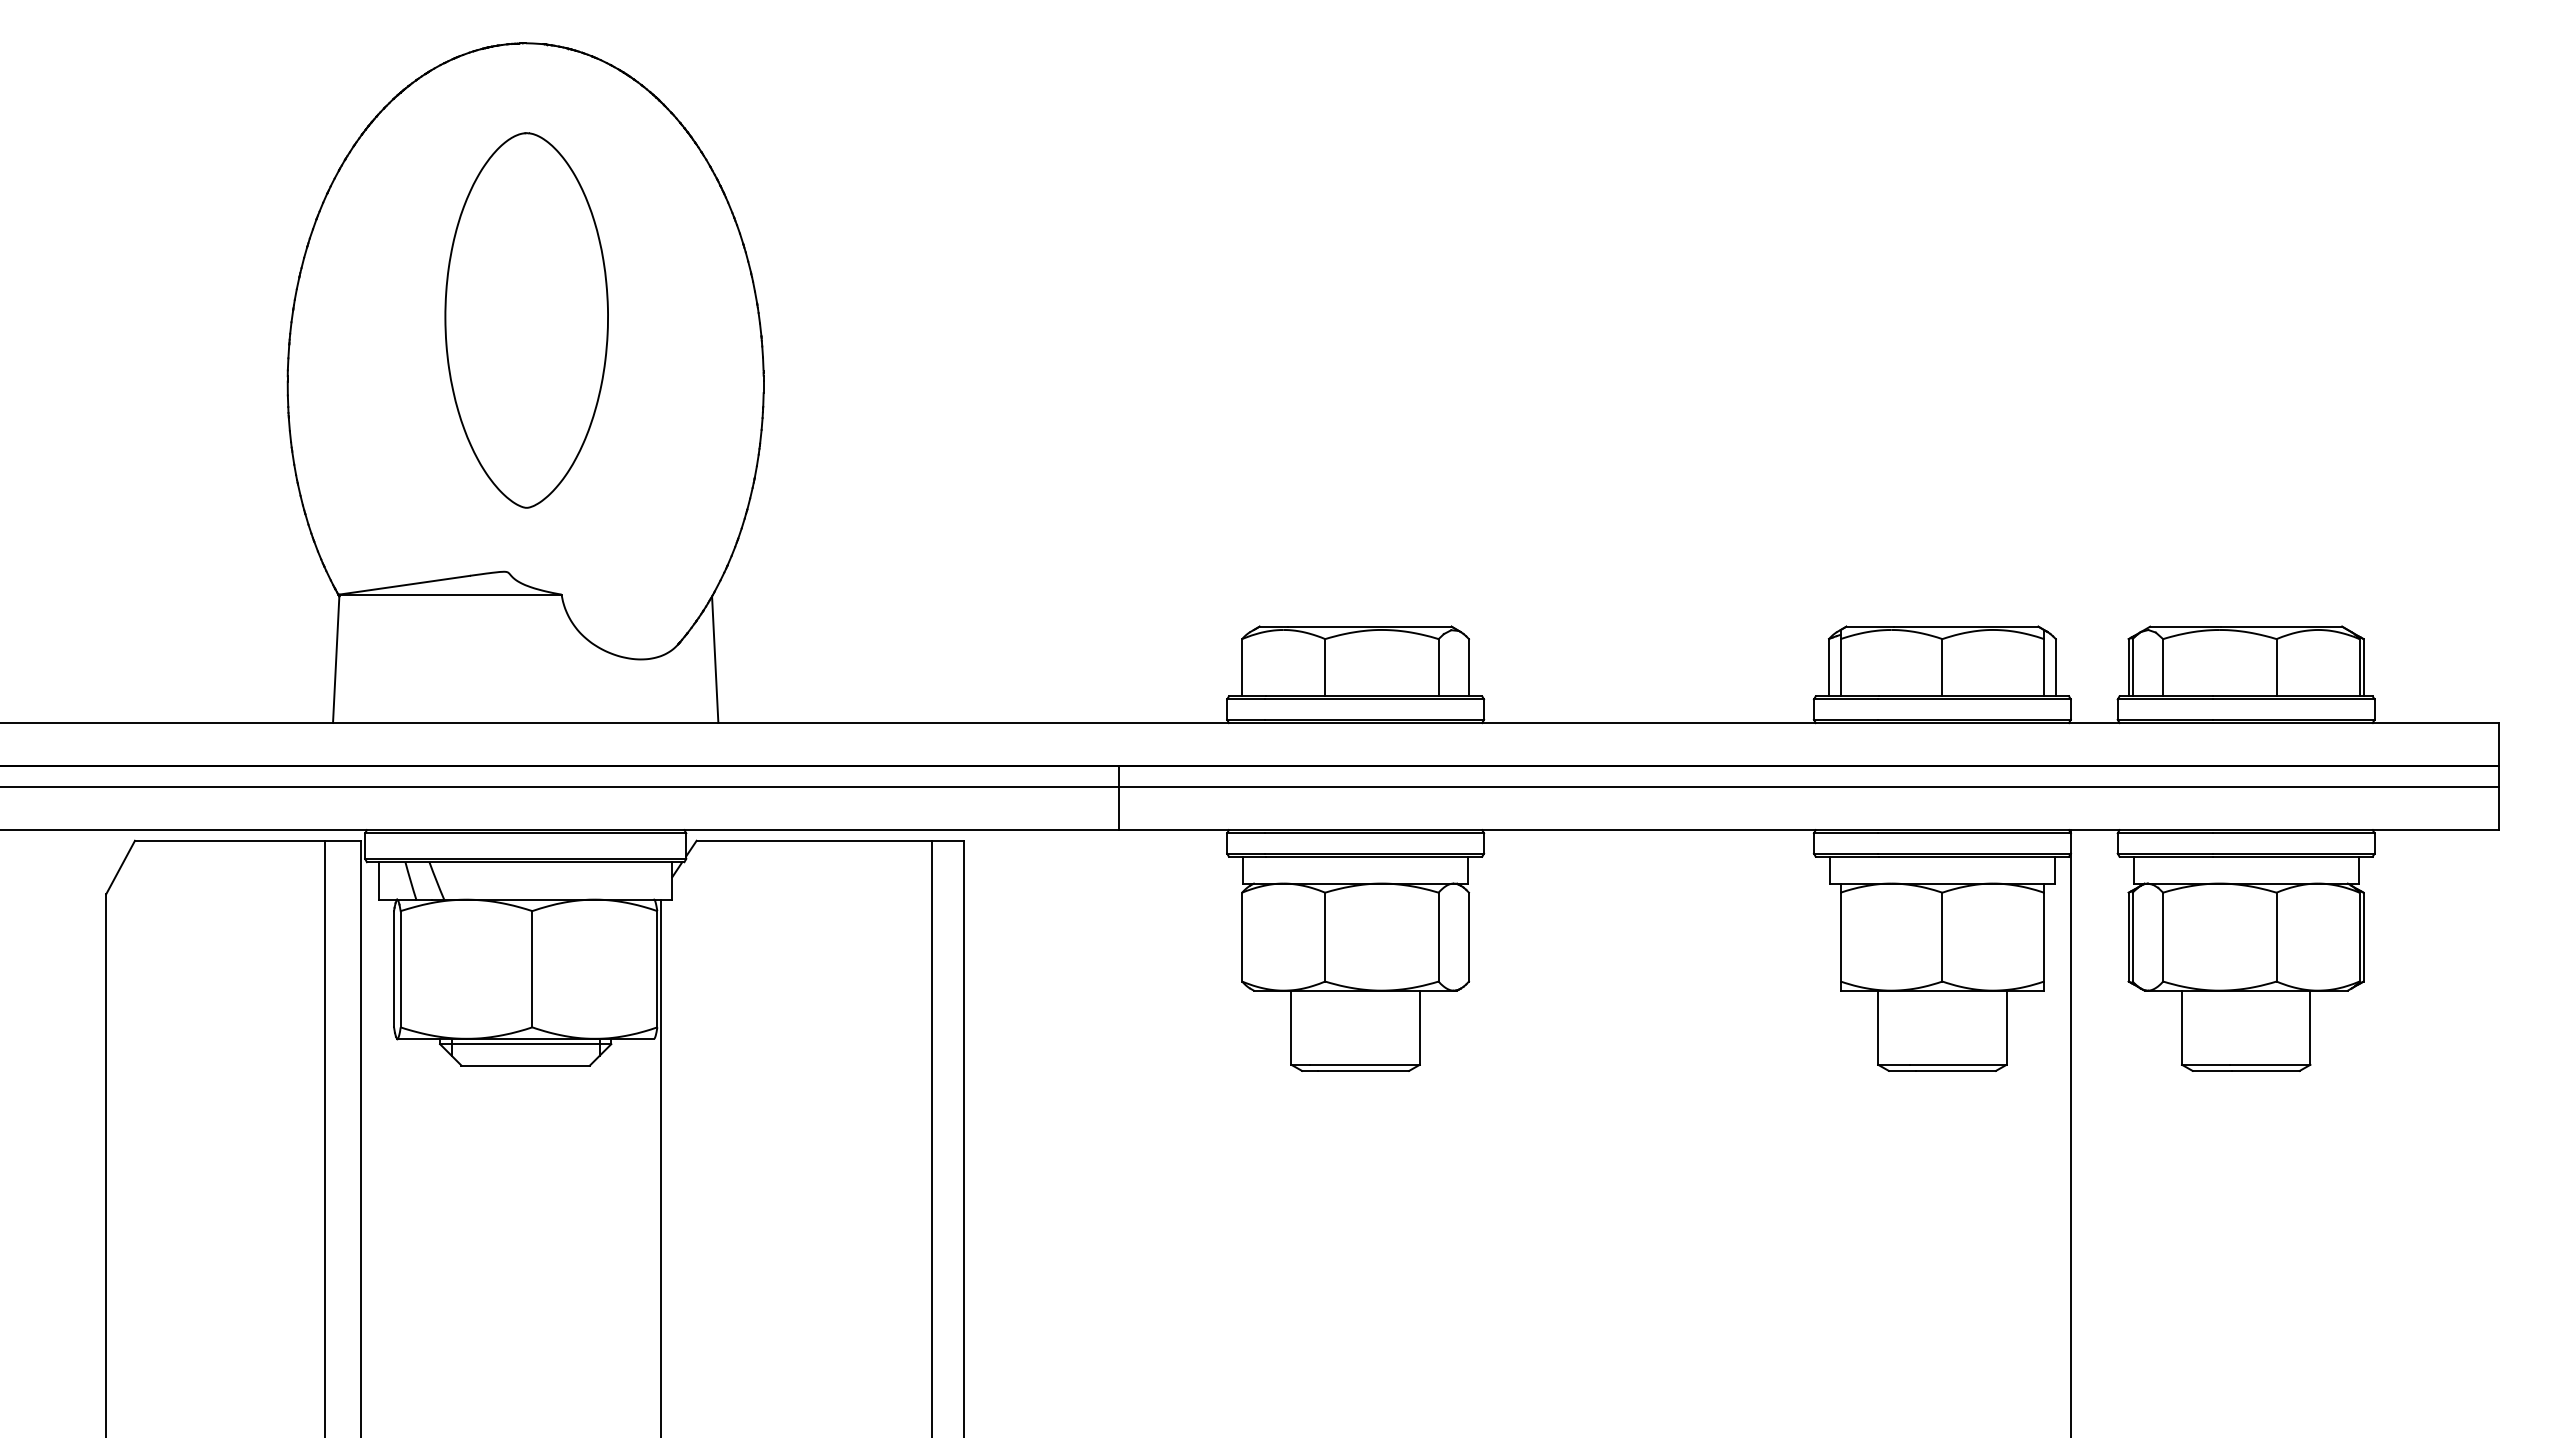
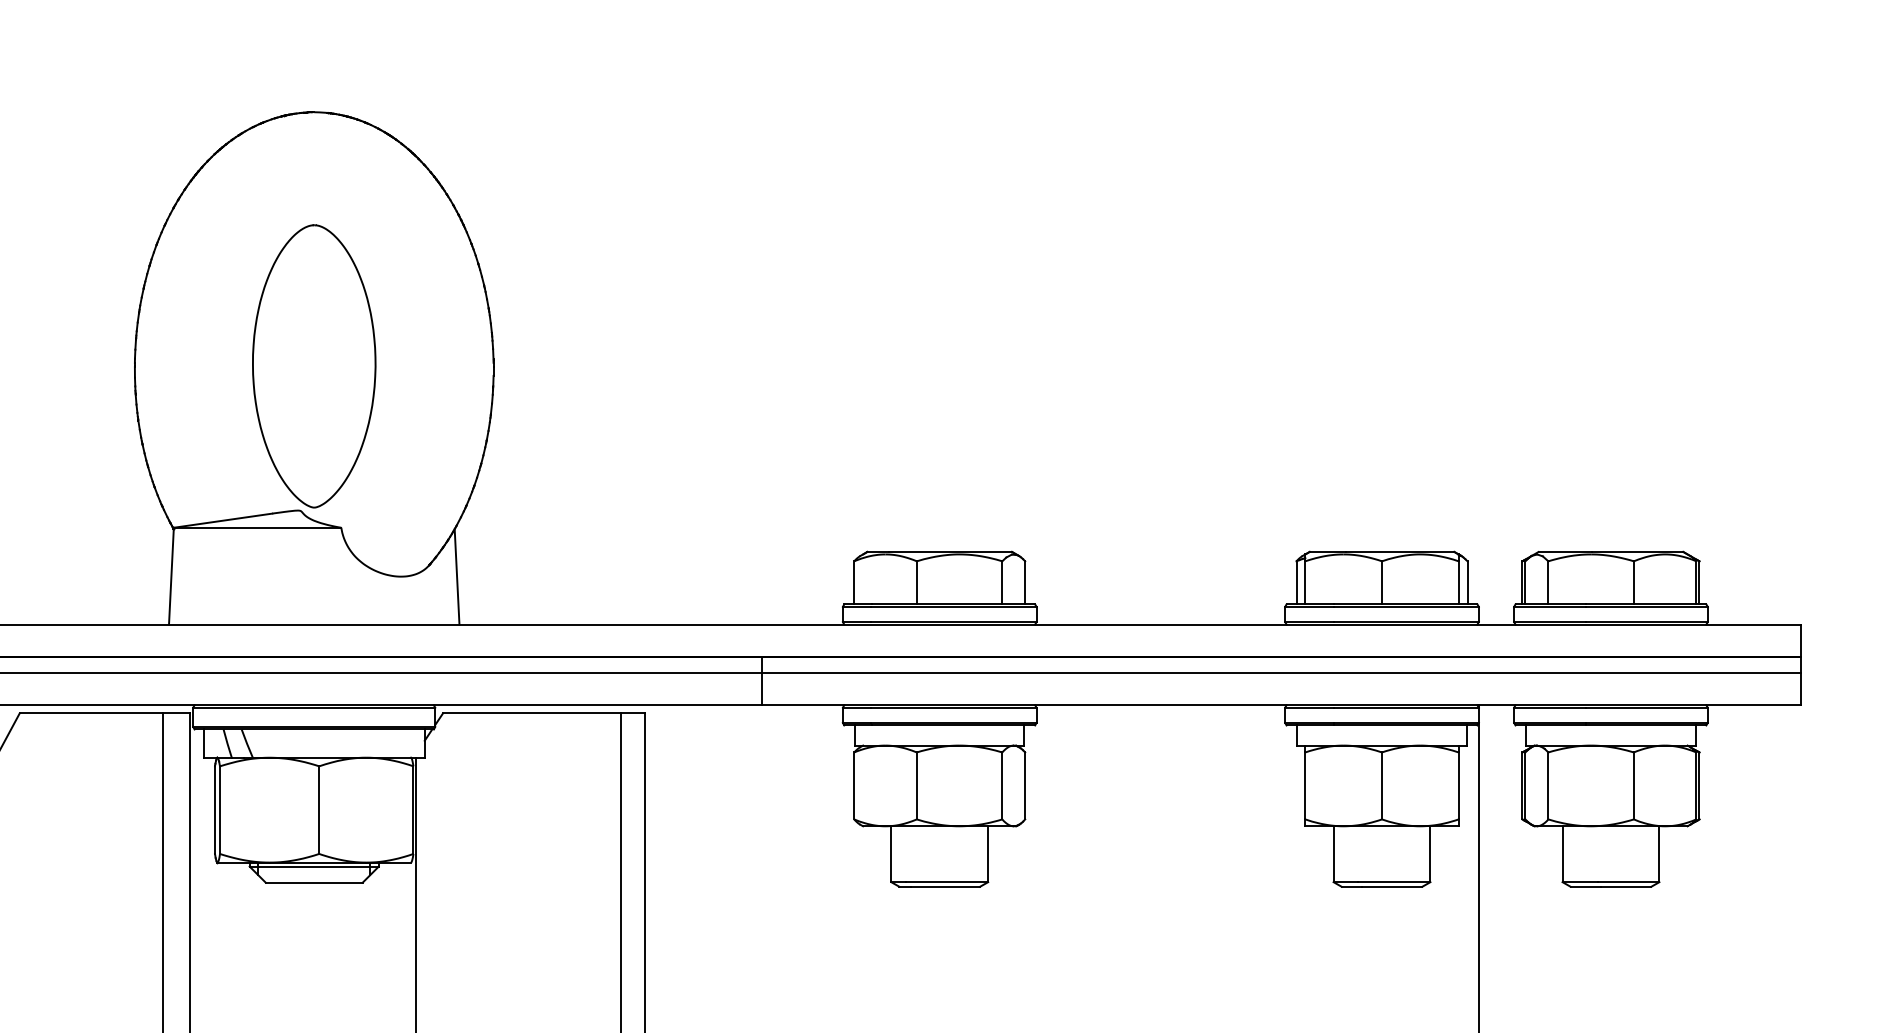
part: (526, 320) -> (314, 366), moved

